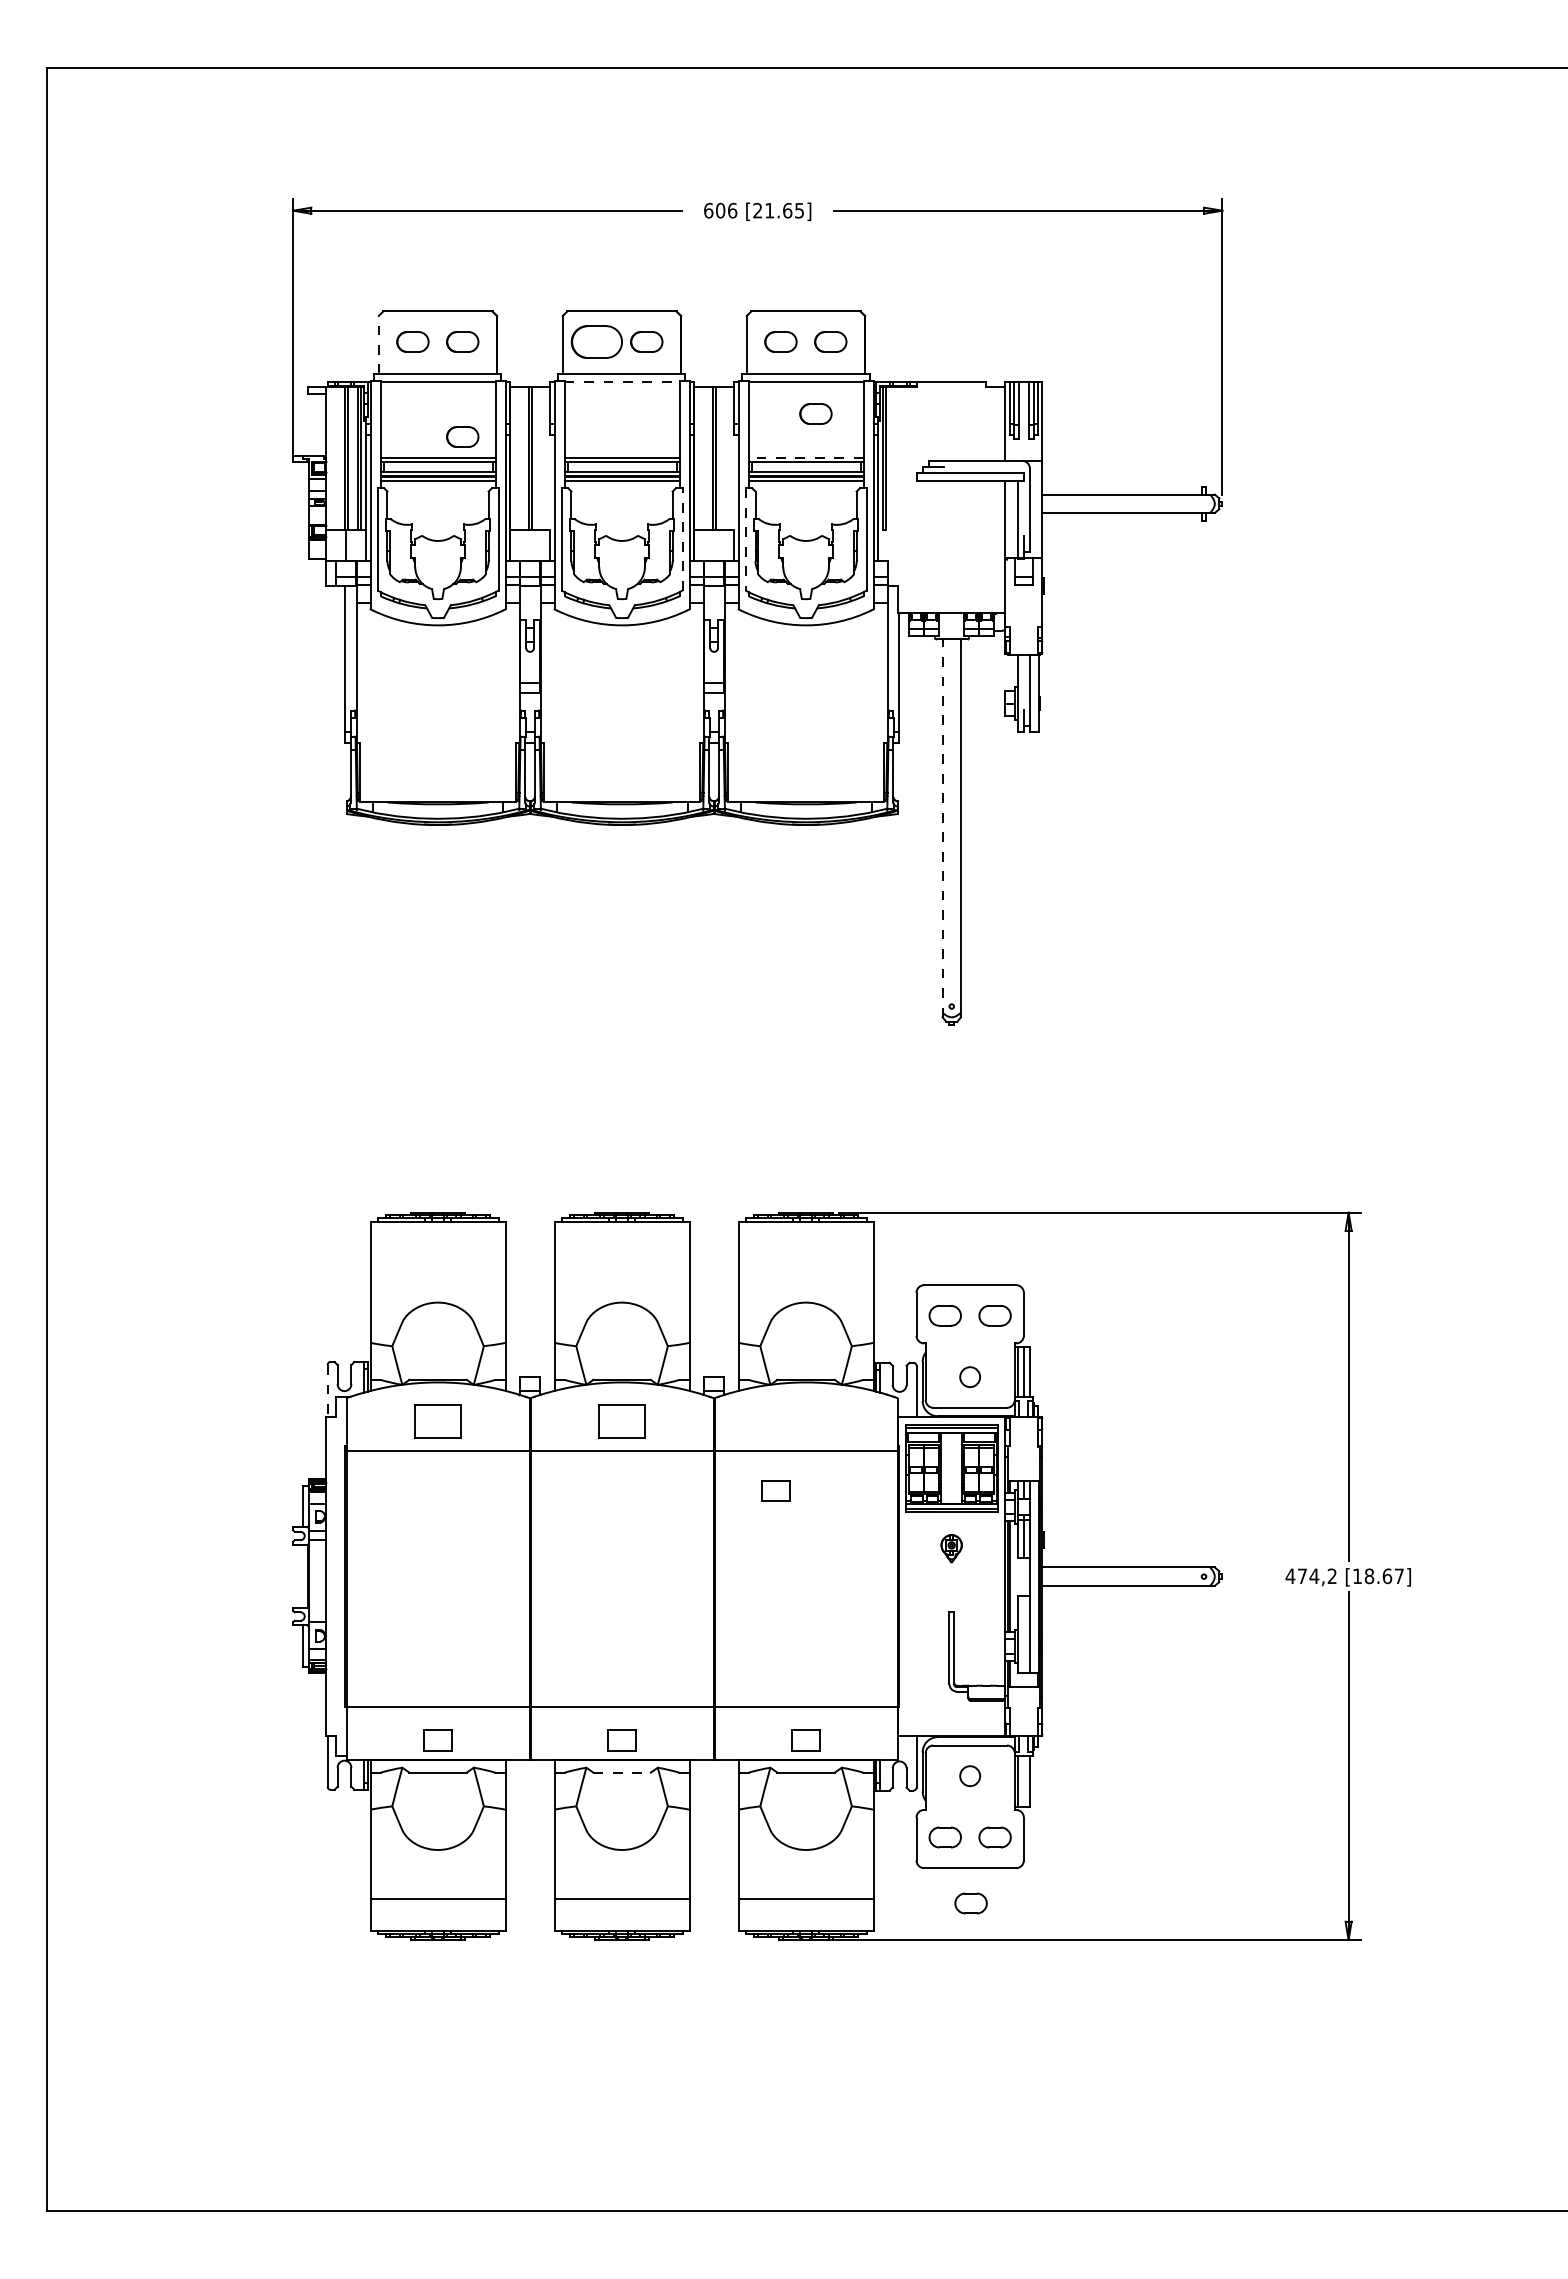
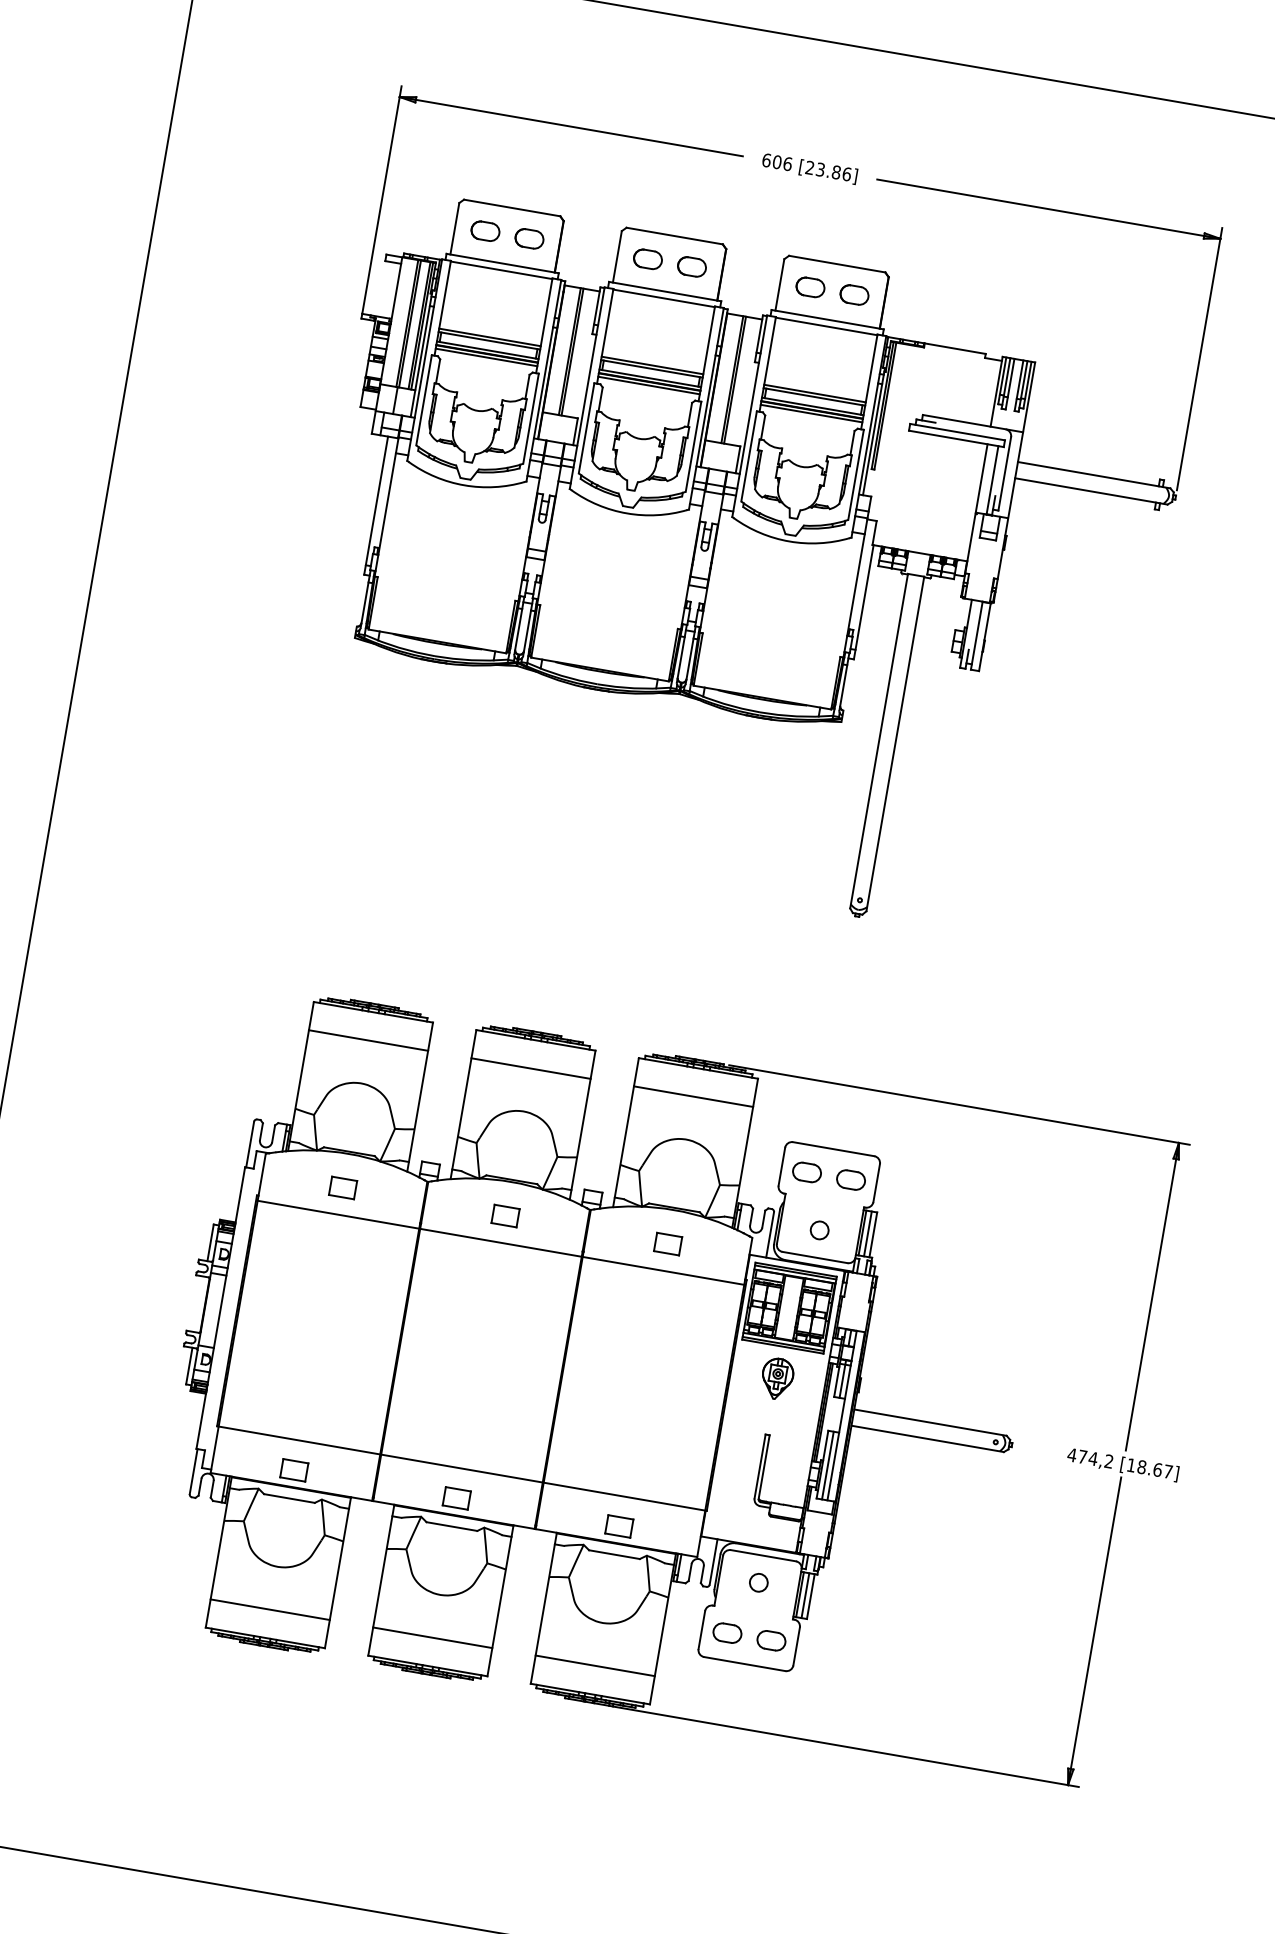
text: (784, 210) -> (833, 171), [21.65] -> [23.86]
part: (596, 341) -> (647, 258), size x0.62
line: (378, 344) -> (454, 228), dashed -> solid
line: (622, 381) -> (664, 298), dashed -> solid
part: (815, 413) -> (830, 355), removed
part: (462, 436) -> (514, 322), removed
line: (806, 457) -> (815, 393), dashed -> solid
line: (682, 539) -> (693, 446), dashed -> solid
line: (745, 539) -> (749, 456), dashed -> solid
line: (942, 827) -> (879, 740), dashed -> solid
line: (437, 1254) -> (367, 1040), added
line: (621, 1254) -> (530, 1068), added
line: (805, 1254) -> (692, 1096), added
line: (327, 1390) -> (250, 1144), dashed -> solid
part: (437, 1420) -> (342, 1187), size x0.62
part: (621, 1420) -> (505, 1215), size x0.62
part: (775, 1490) -> (667, 1243), moved
part: (951, 1548) -> (777, 1378), size x1.67
line: (1023, 1633) -> (827, 1464), added
line: (622, 1772) -> (452, 1526), dashed -> solid
line: (1023, 1781) -> (805, 1595), added
part: (970, 1903) -> (739, 1695), removed

